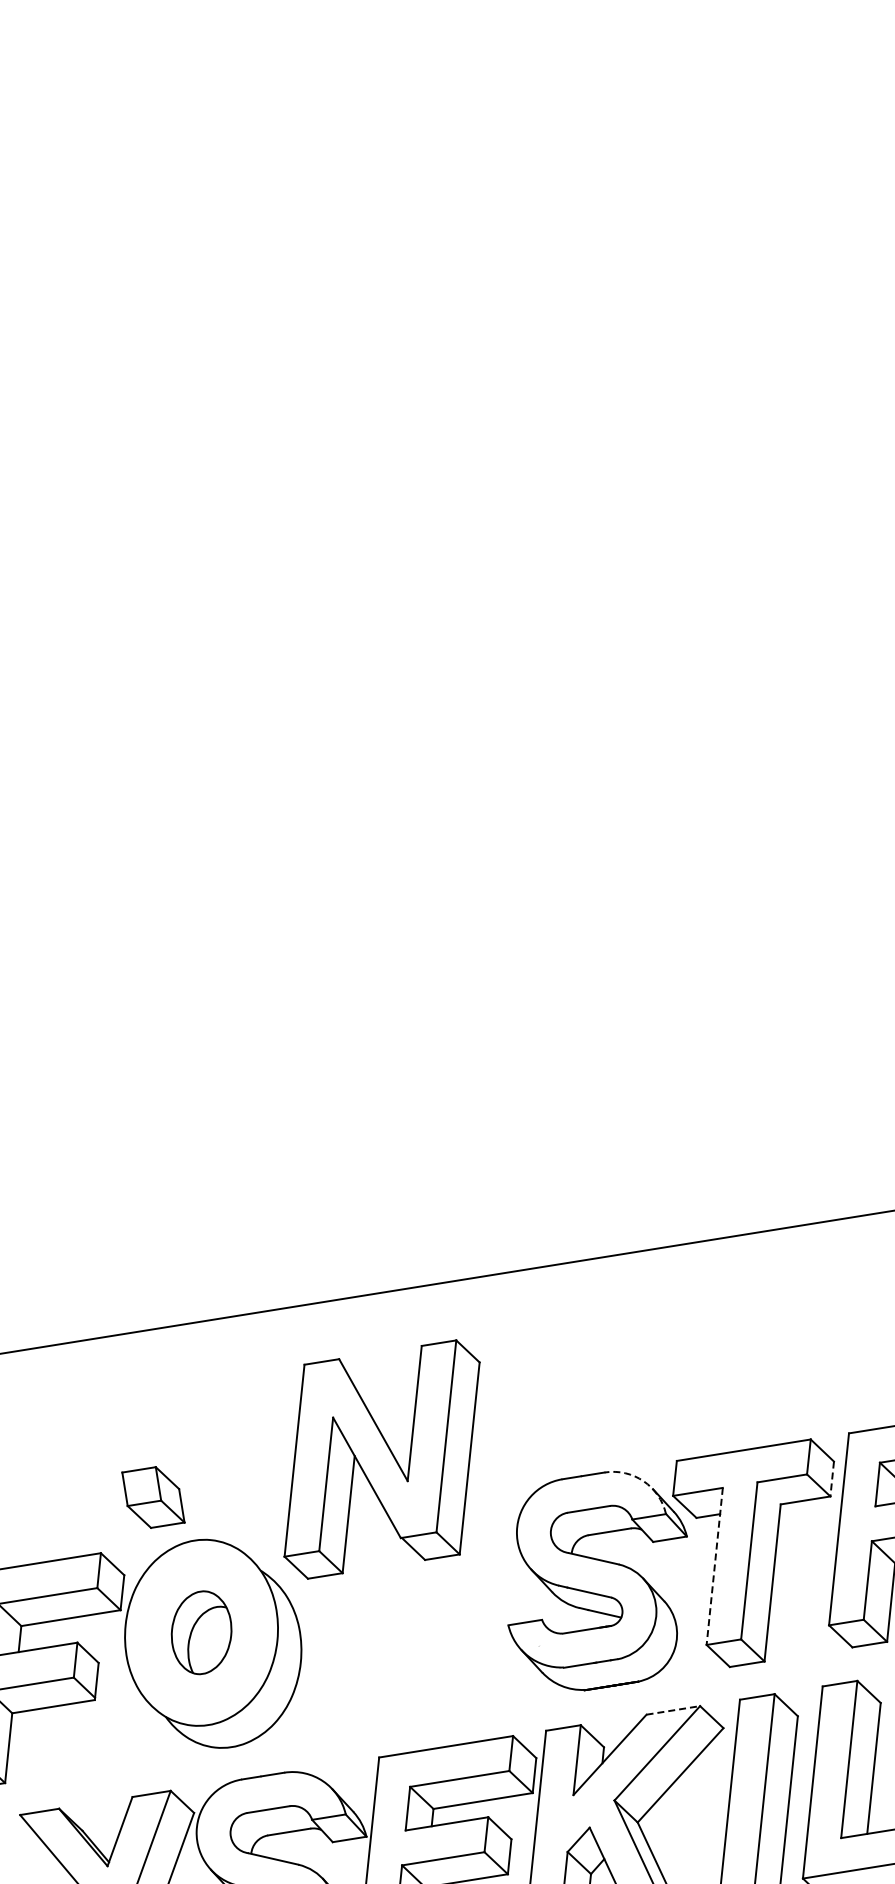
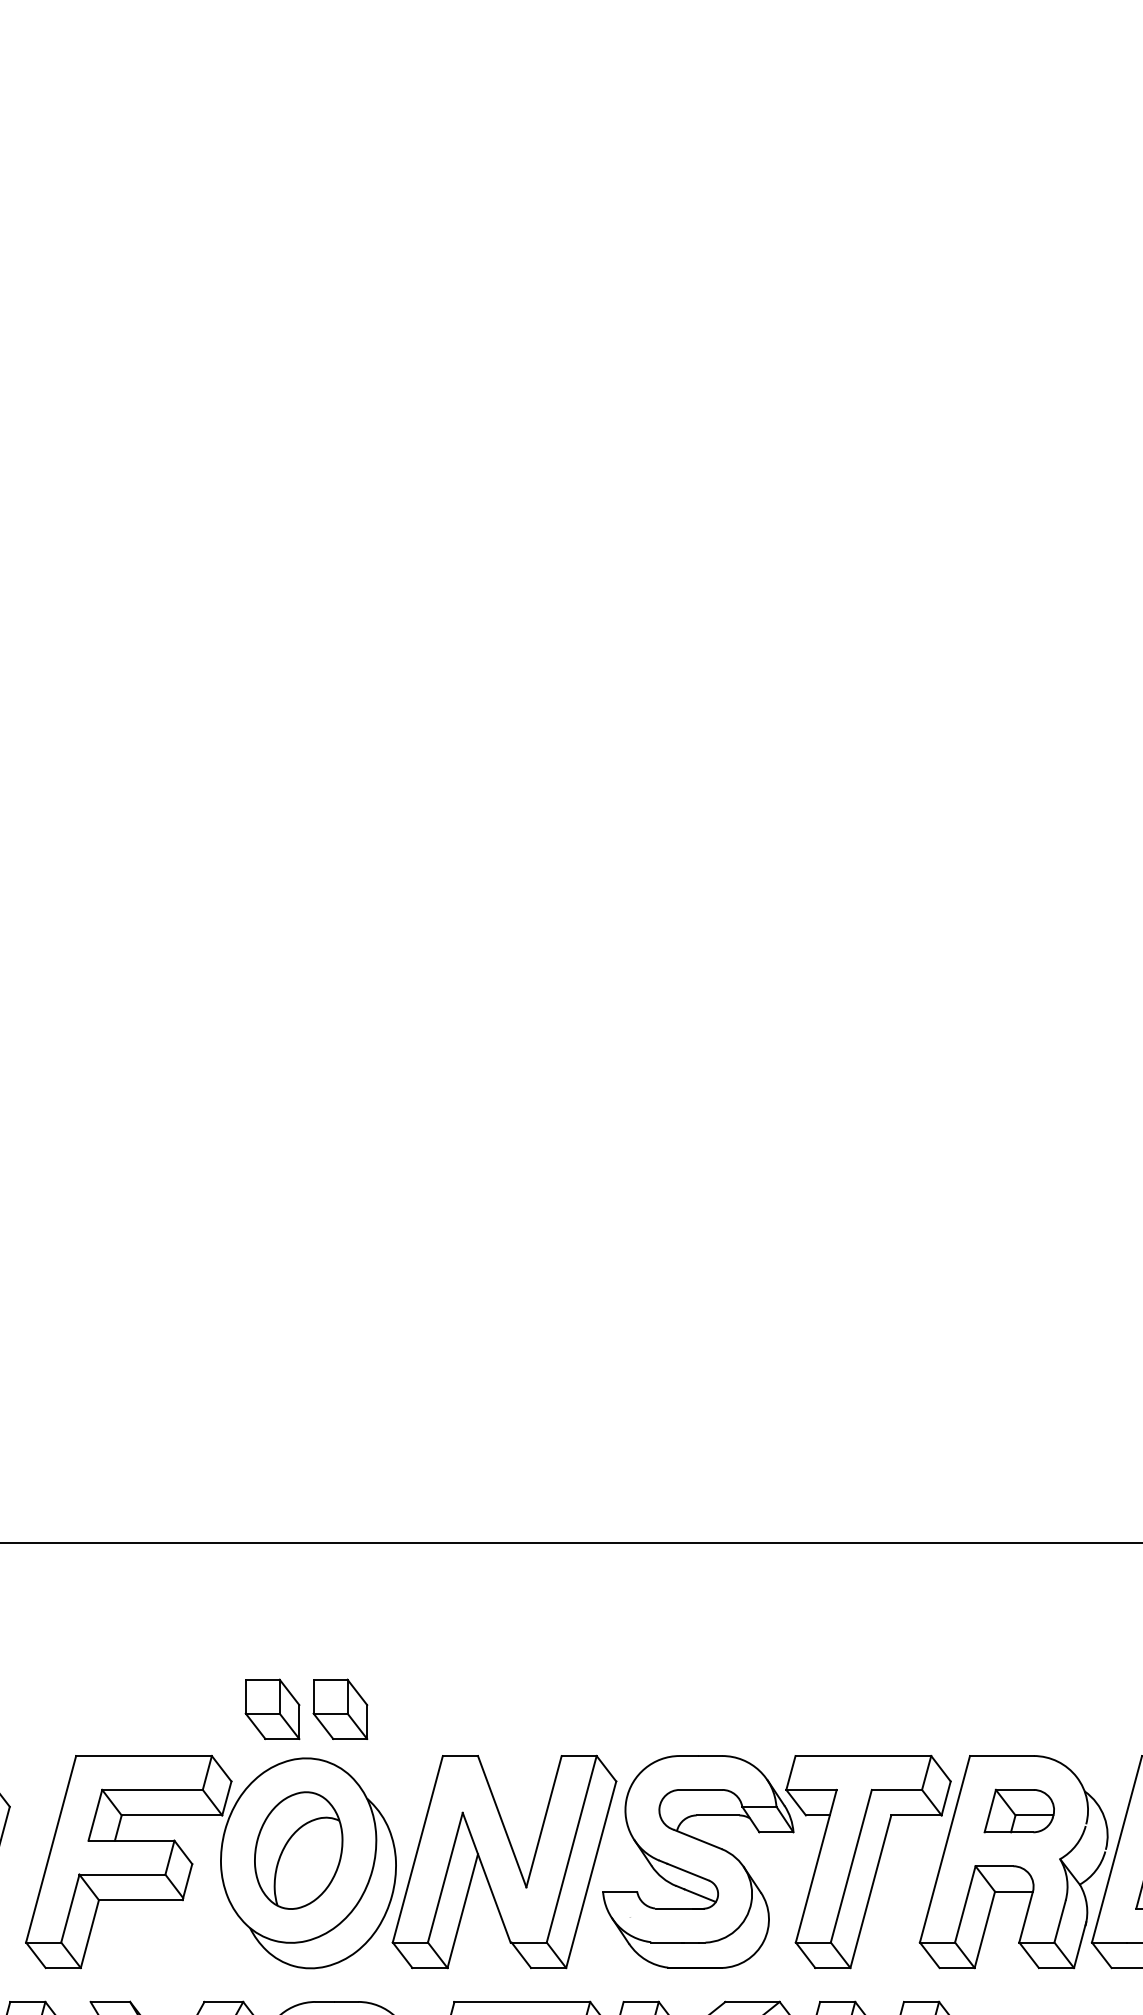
part: (382, 1459) -> (504, 1861), moved
line: (832, 1479) -> (946, 1798), dashed -> solid
arc: (643, 1480) -> (759, 1770), dashed -> solid
part: (220, 1485) -> (340, 1708), added
line: (714, 1566) -> (816, 1866), dashed -> solid
part: (201, 1632) -> (298, 1850), size x1.43
line: (674, 1709) -> (753, 2001), dashed -> solid

